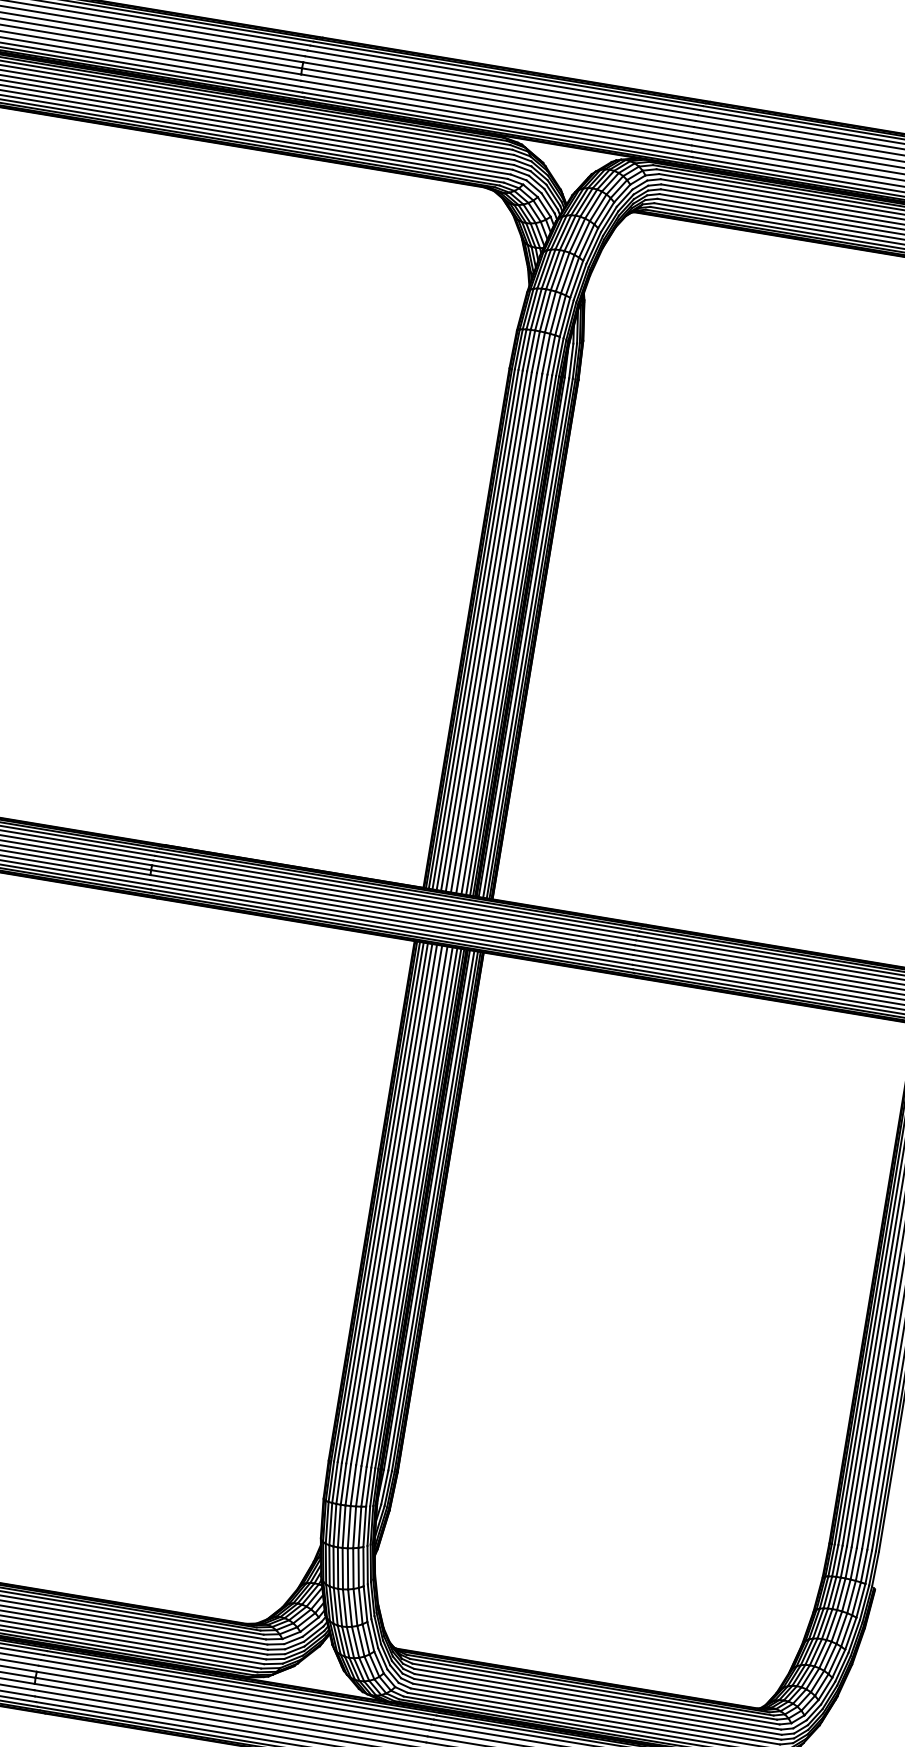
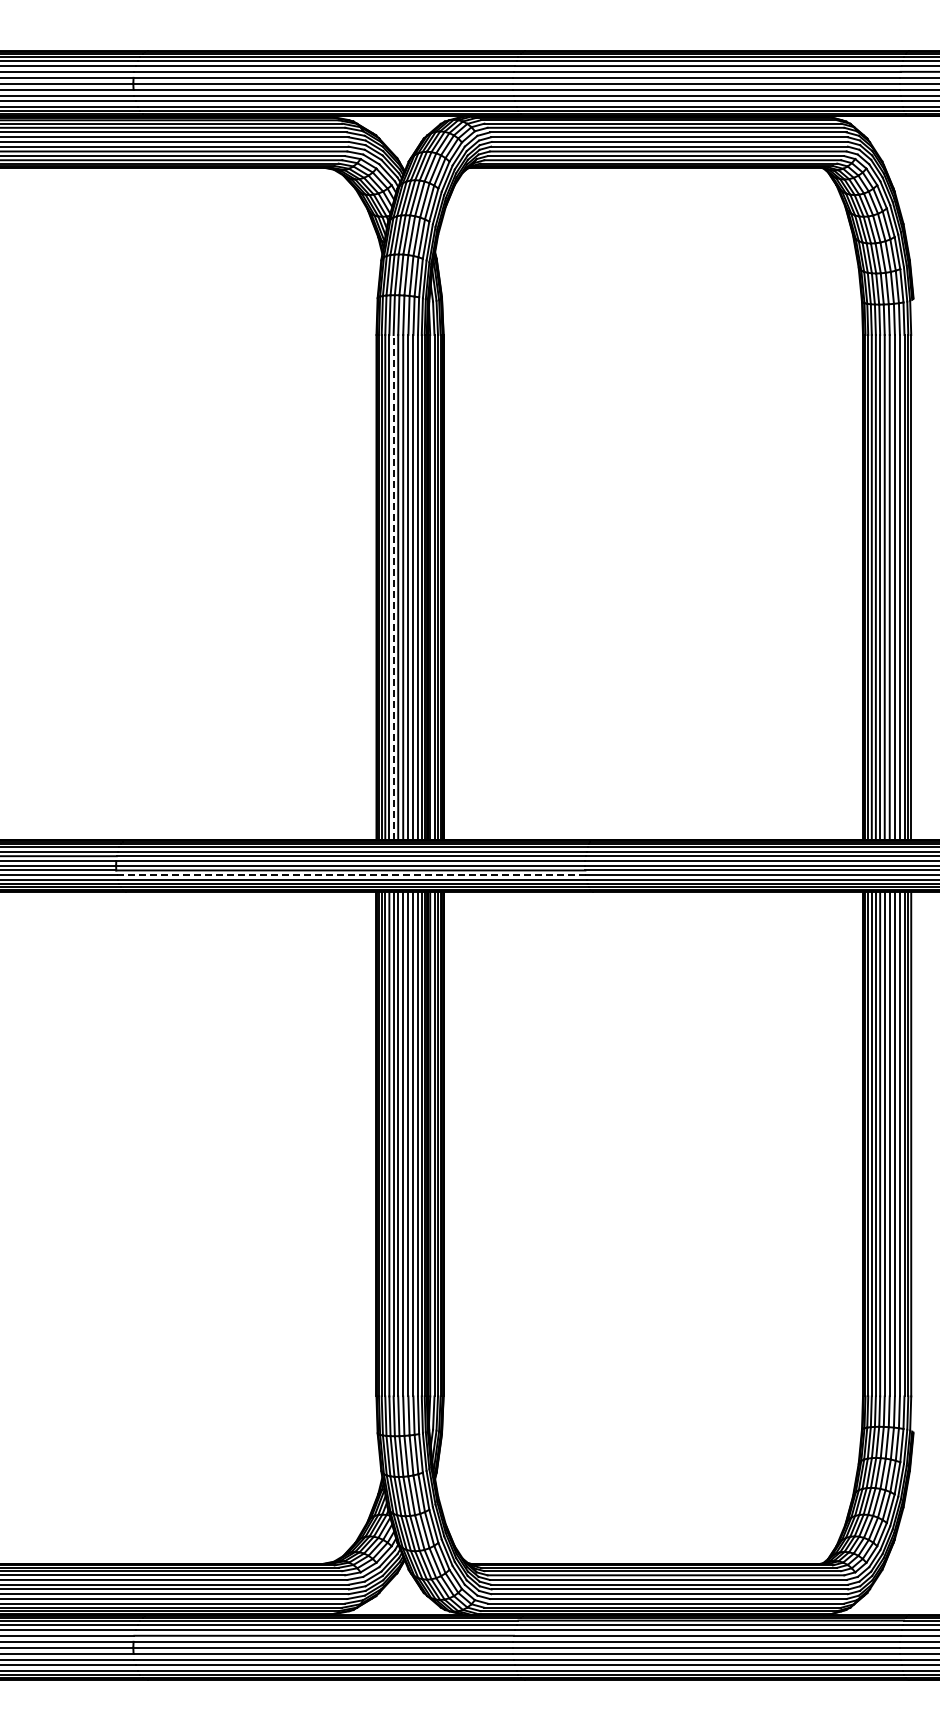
line: (484, 630) -> (393, 586), solid -> dashed
line: (391, 920) -> (351, 875), solid -> dashed

